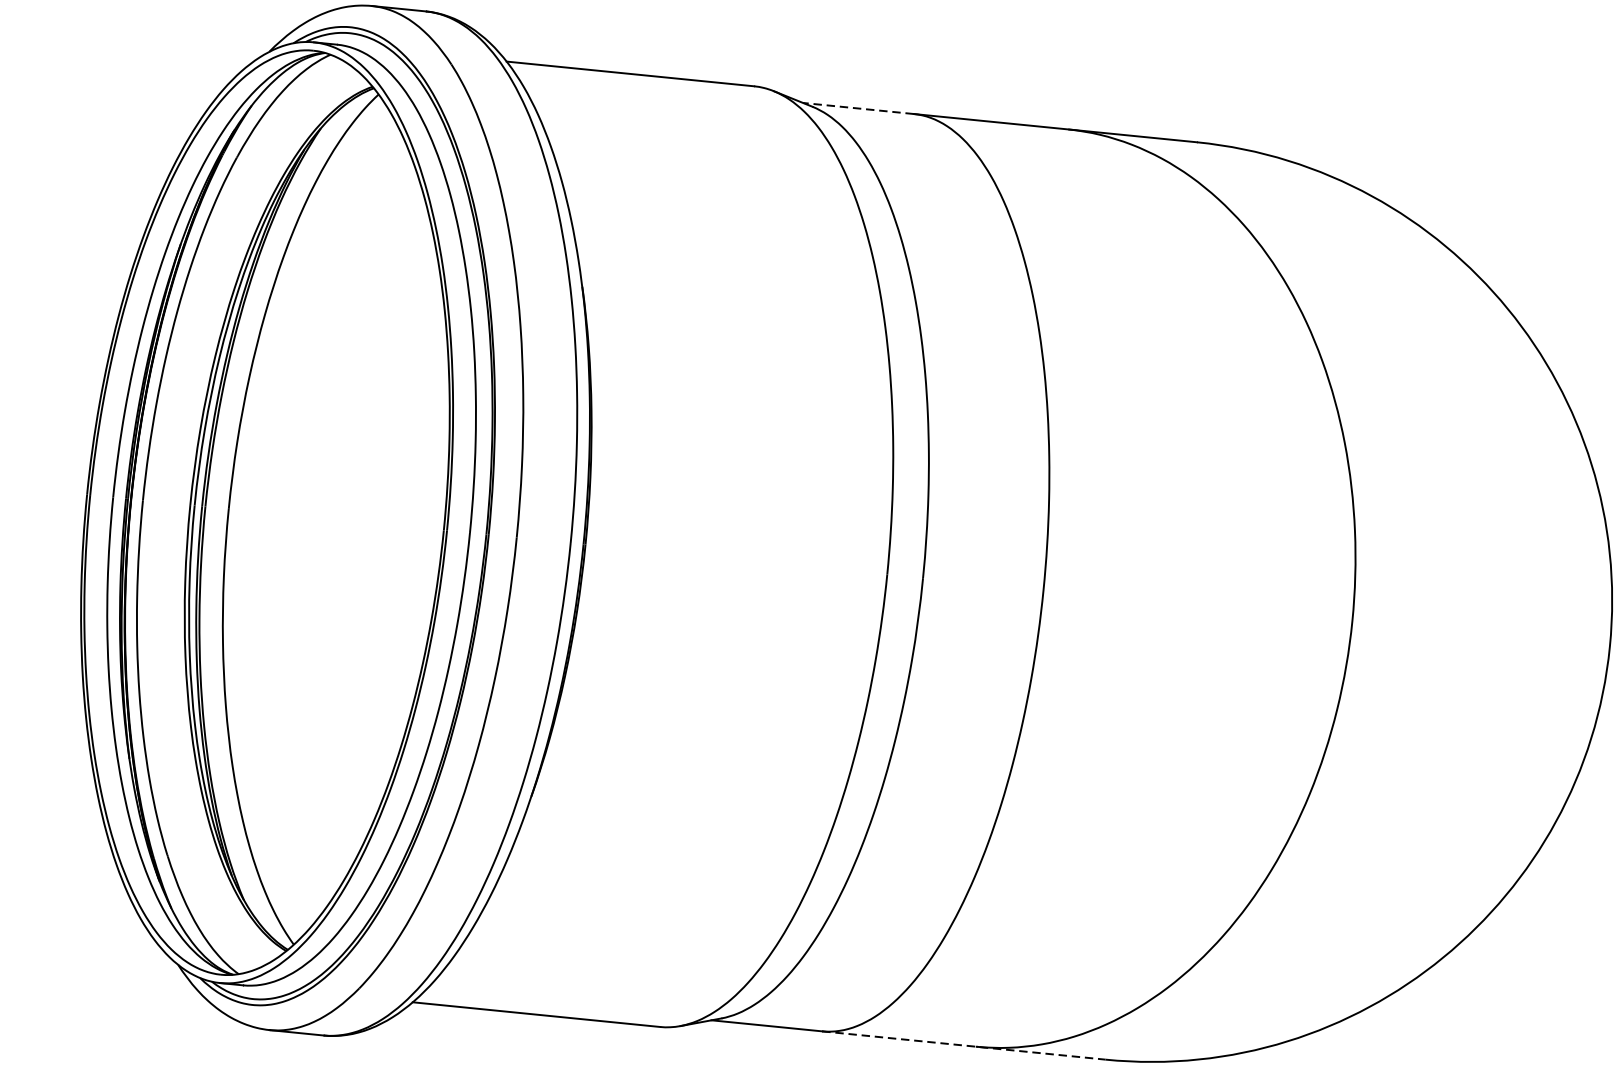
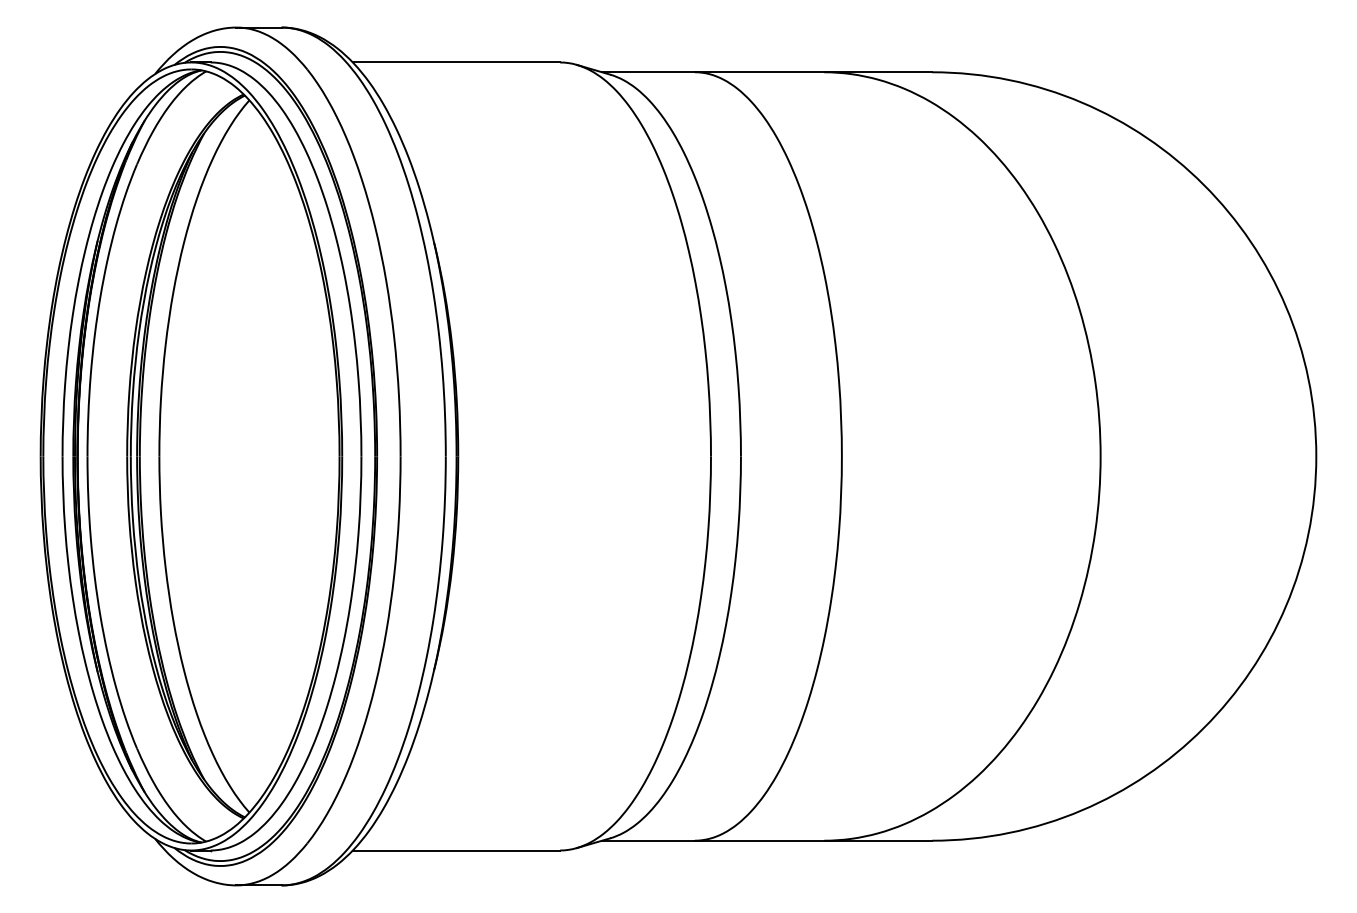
line: (857, 108) -> (647, 72), dashed -> solid
line: (963, 1045) -> (813, 840), dashed -> solid

